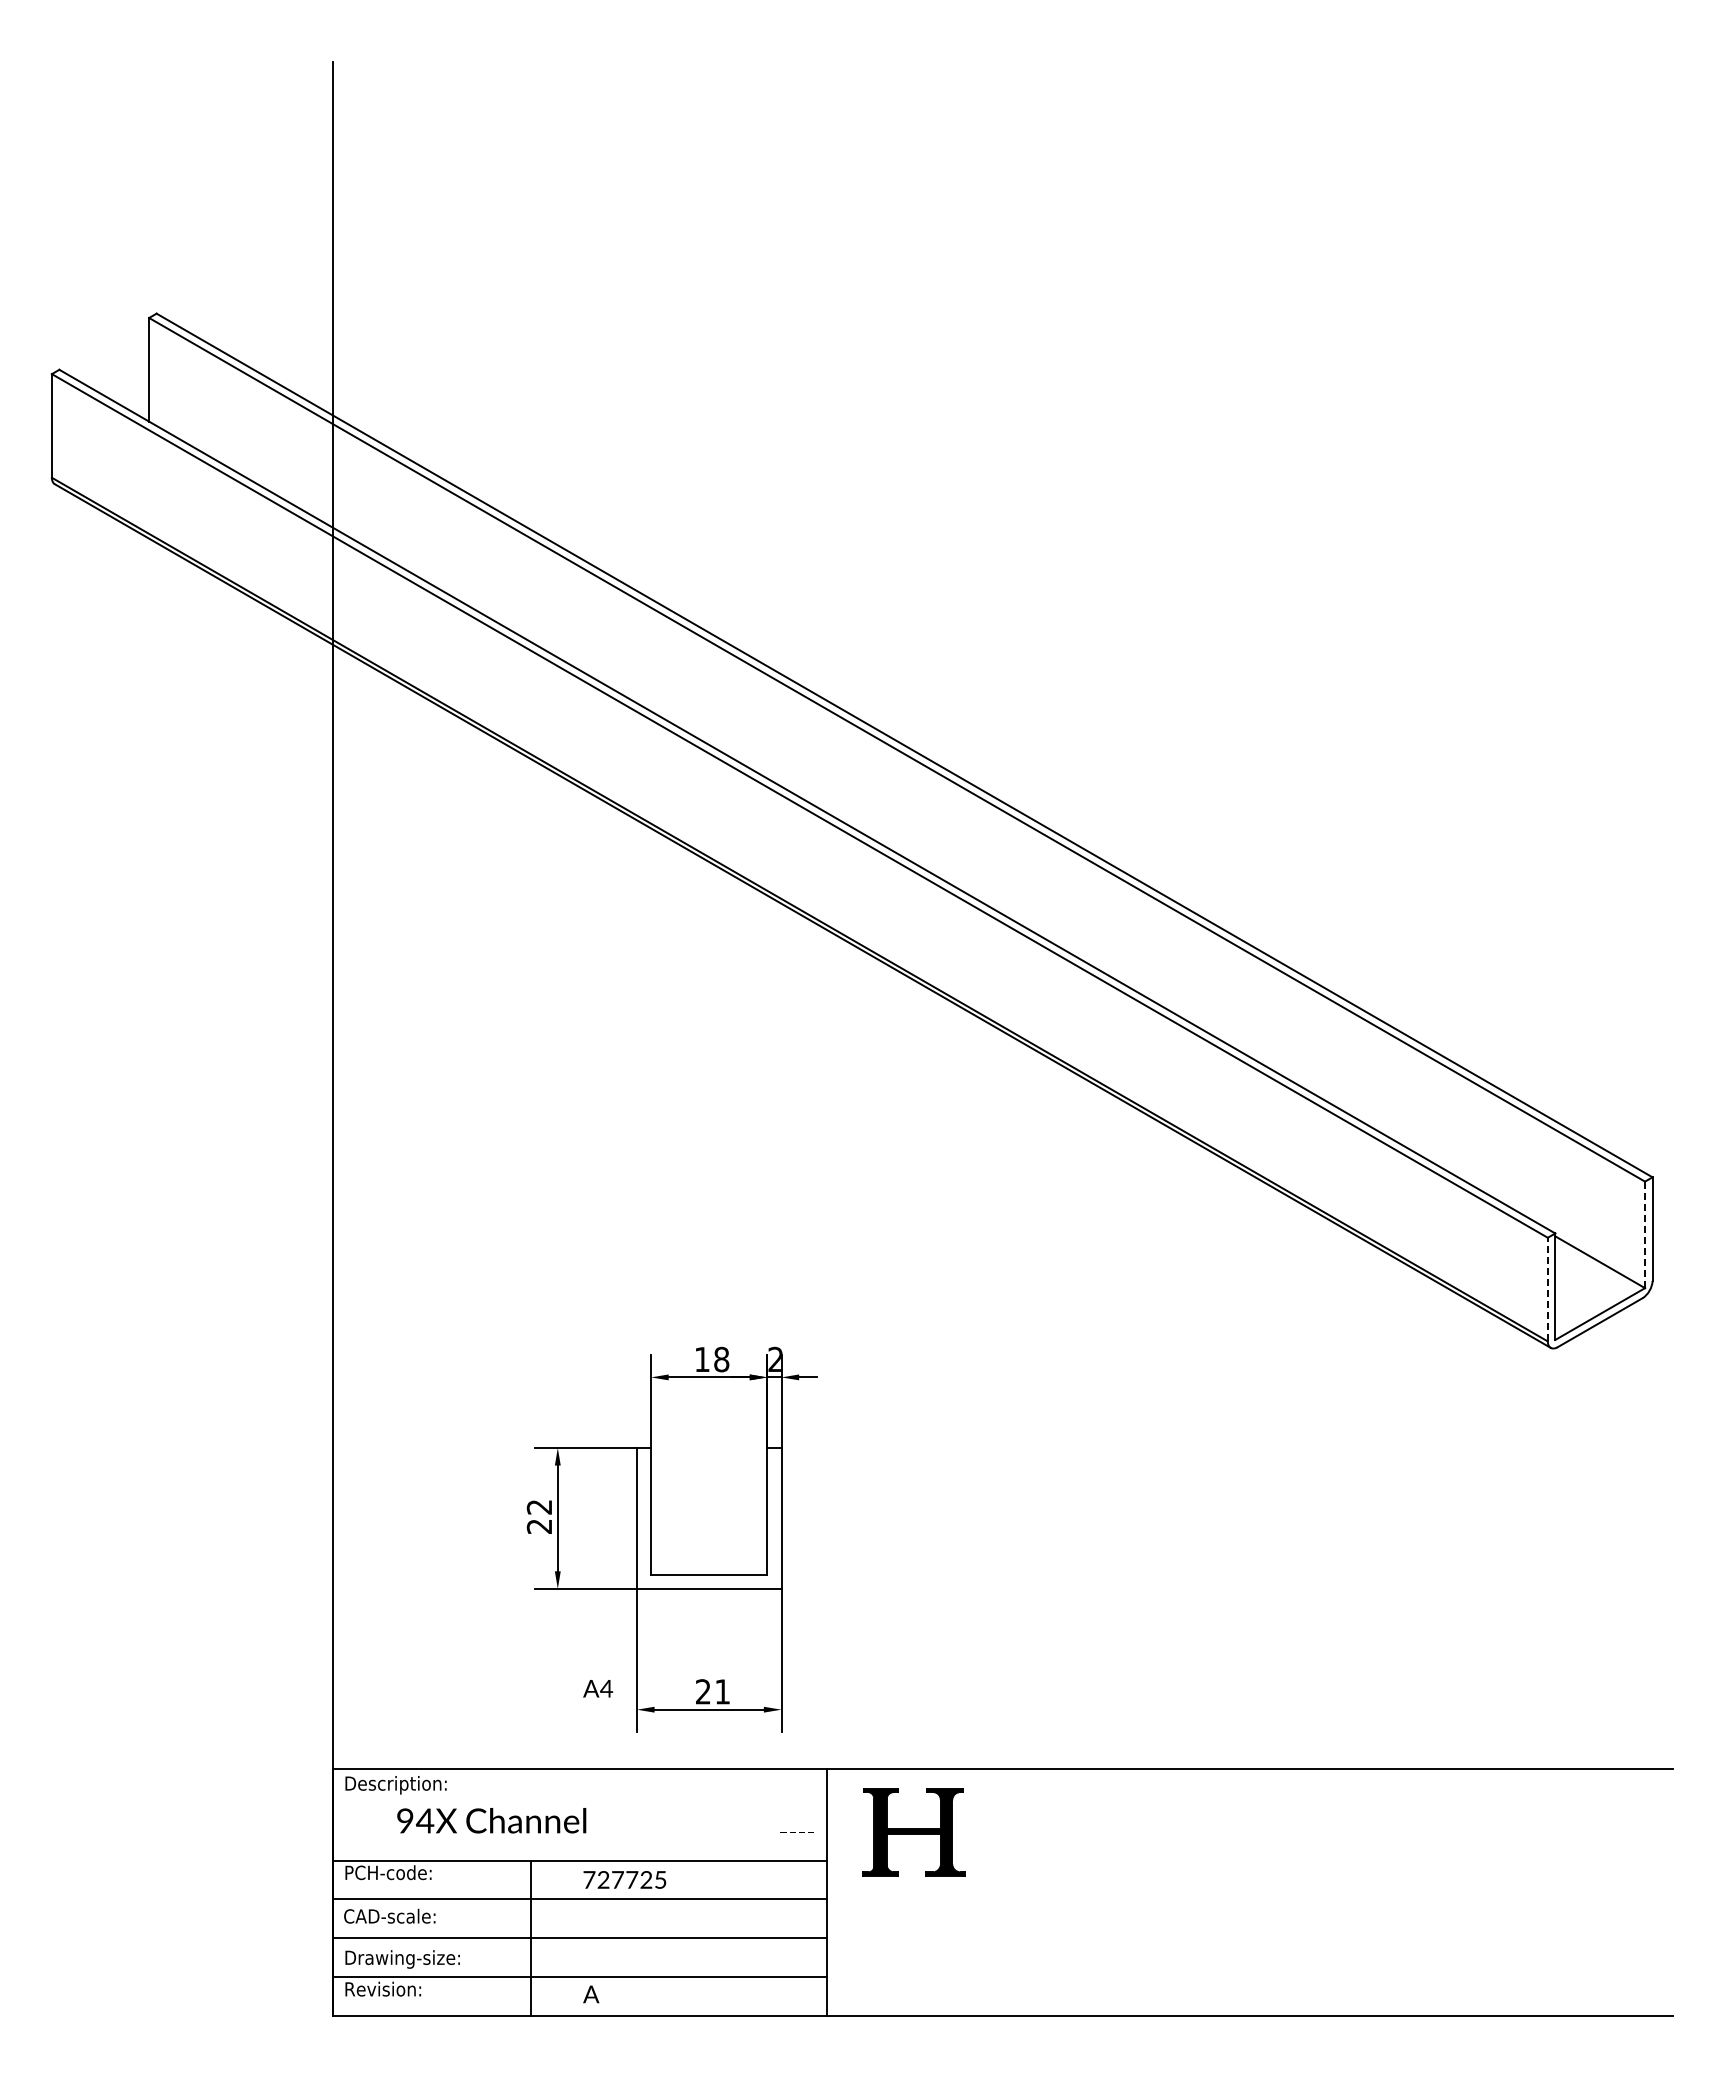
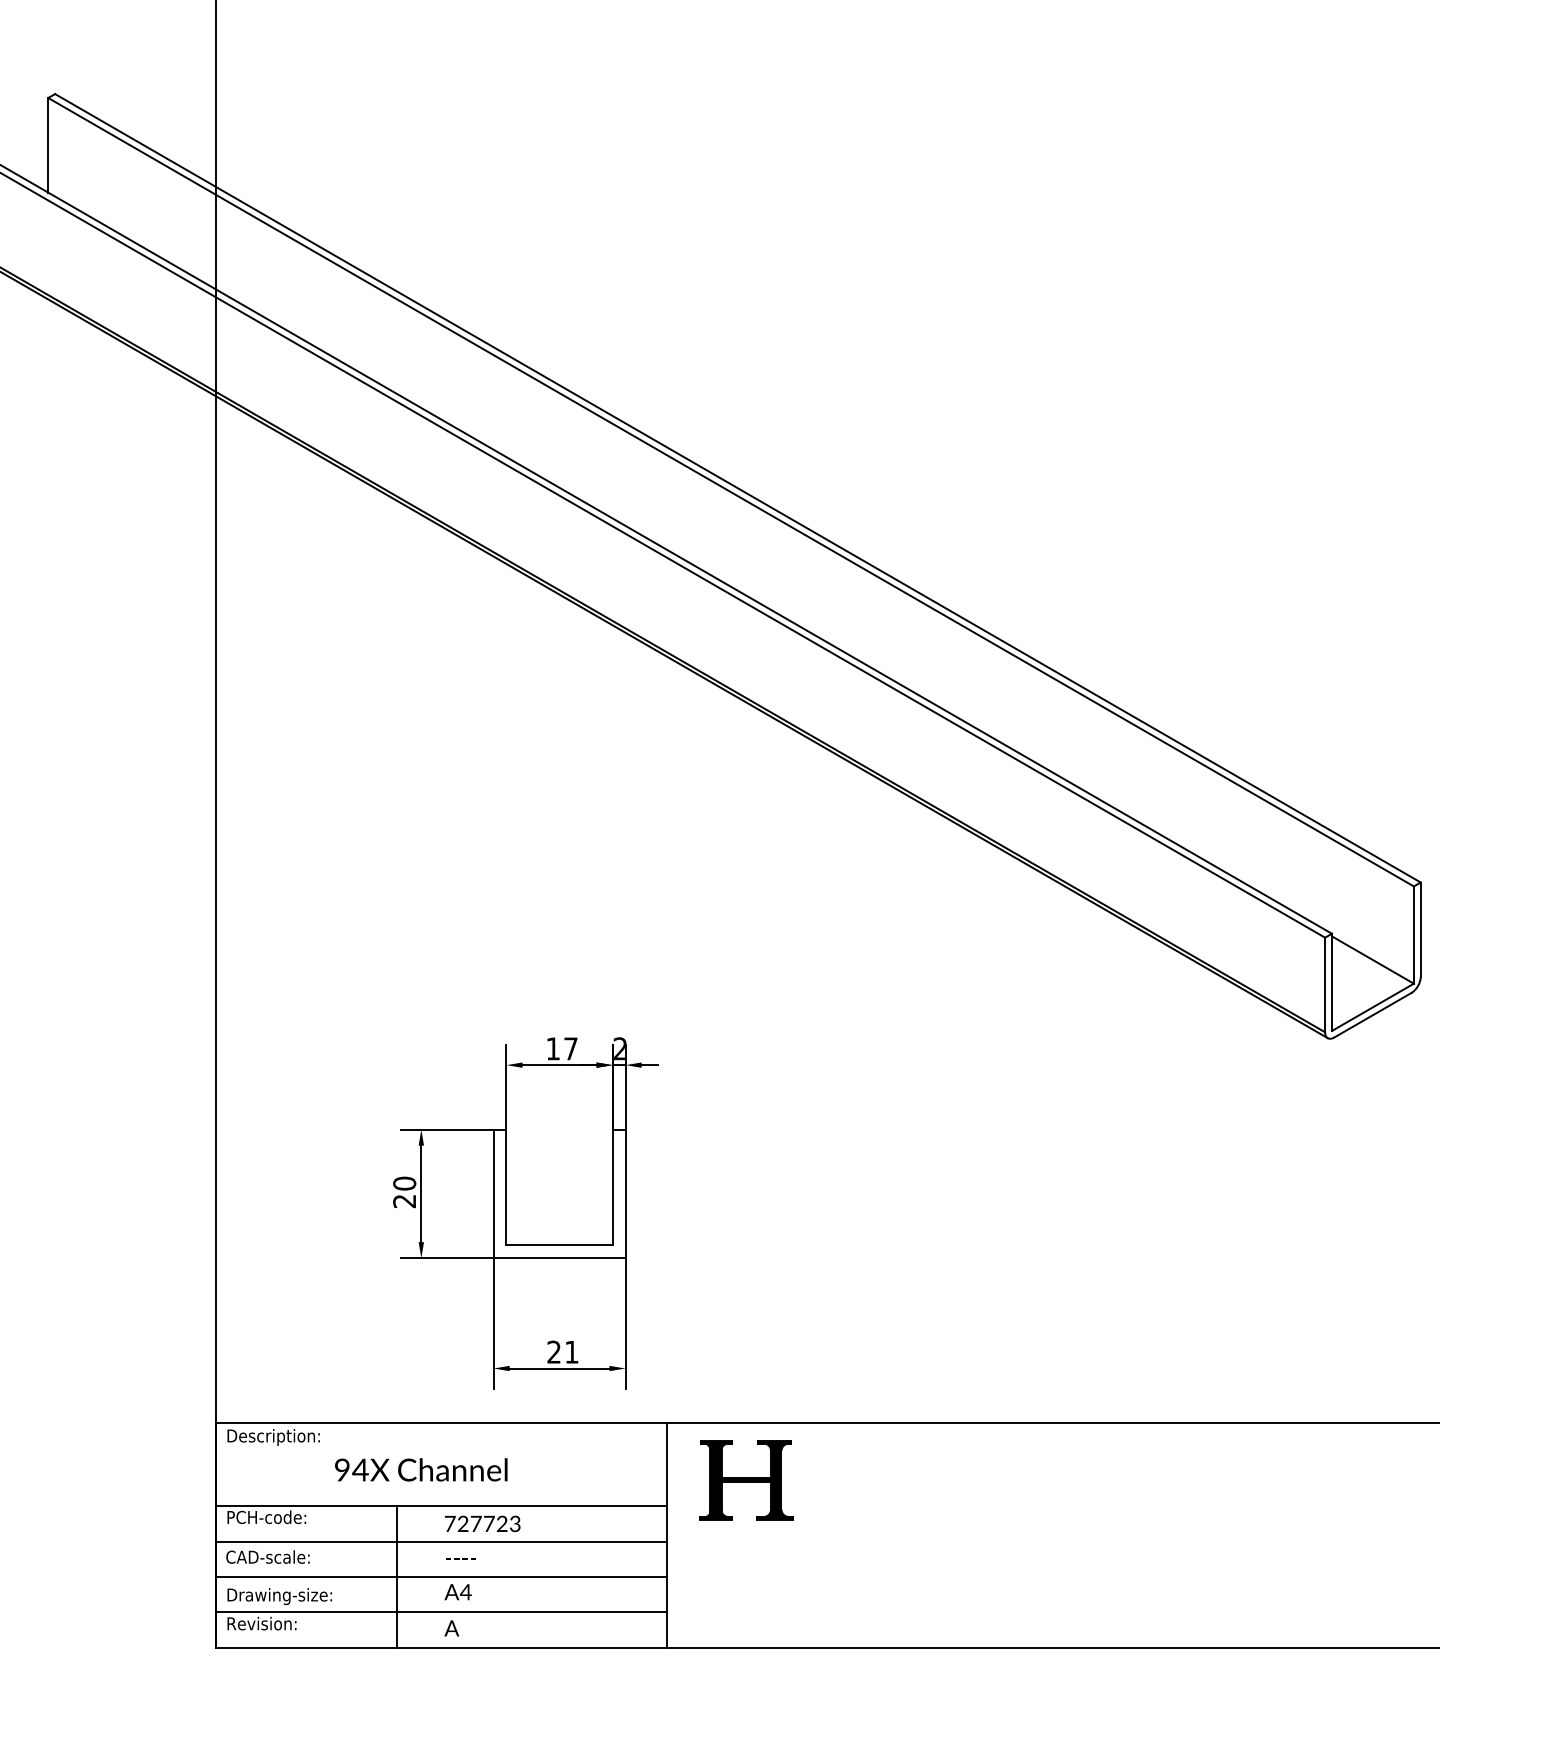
line: (1645, 1234) -> (1414, 934), dashed -> solid
line: (1547, 1289) -> (1324, 984), dashed -> solid
text: (721, 1359) -> (570, 1048), 18 -> 17
text: (539, 1506) -> (404, 1183), 22 -> 20
text: (598, 1688) -> (458, 1591), moved
text: (491, 1820) -> (421, 1469), moved
text: (796, 1832) -> (460, 1559), moved
text: (660, 1879) -> (515, 1523), 727725 -> 727723

